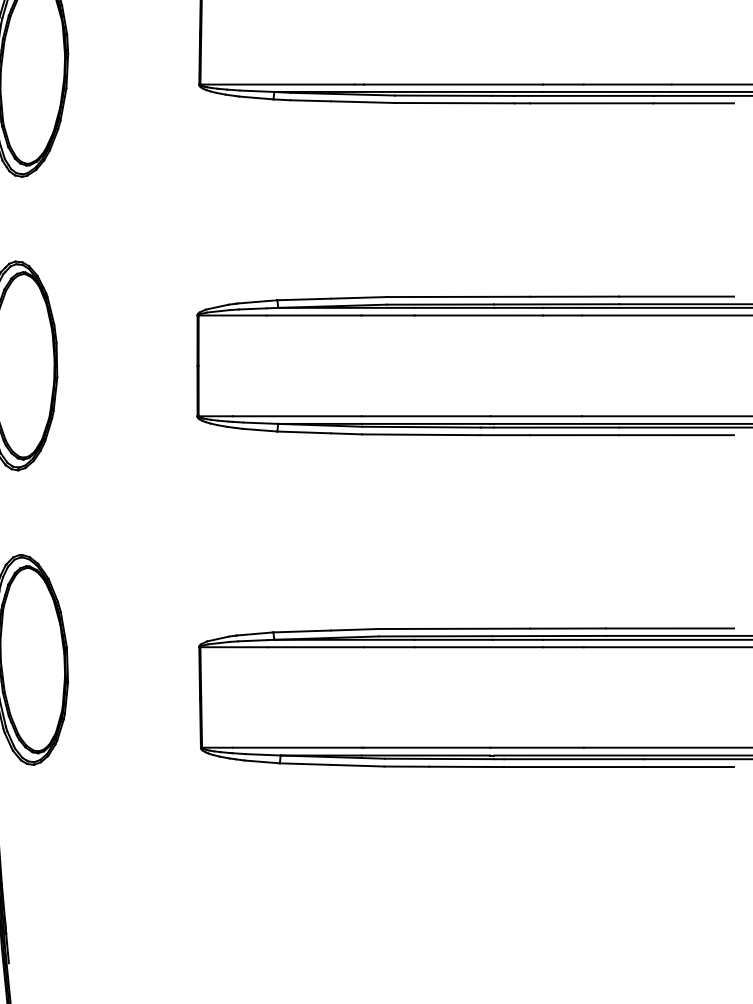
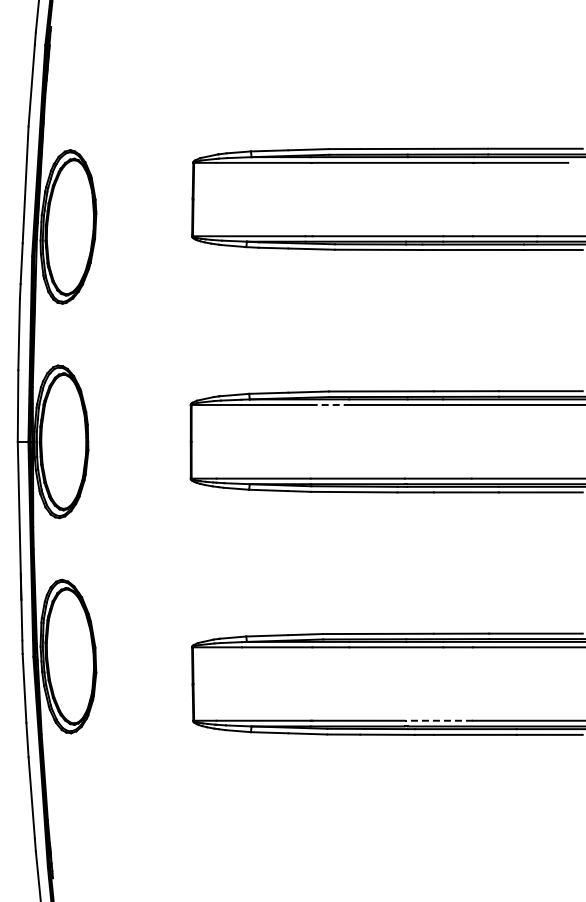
line: (388, 314) -> (330, 404), solid -> dashed
line: (536, 747) -> (438, 720), solid -> dashed

